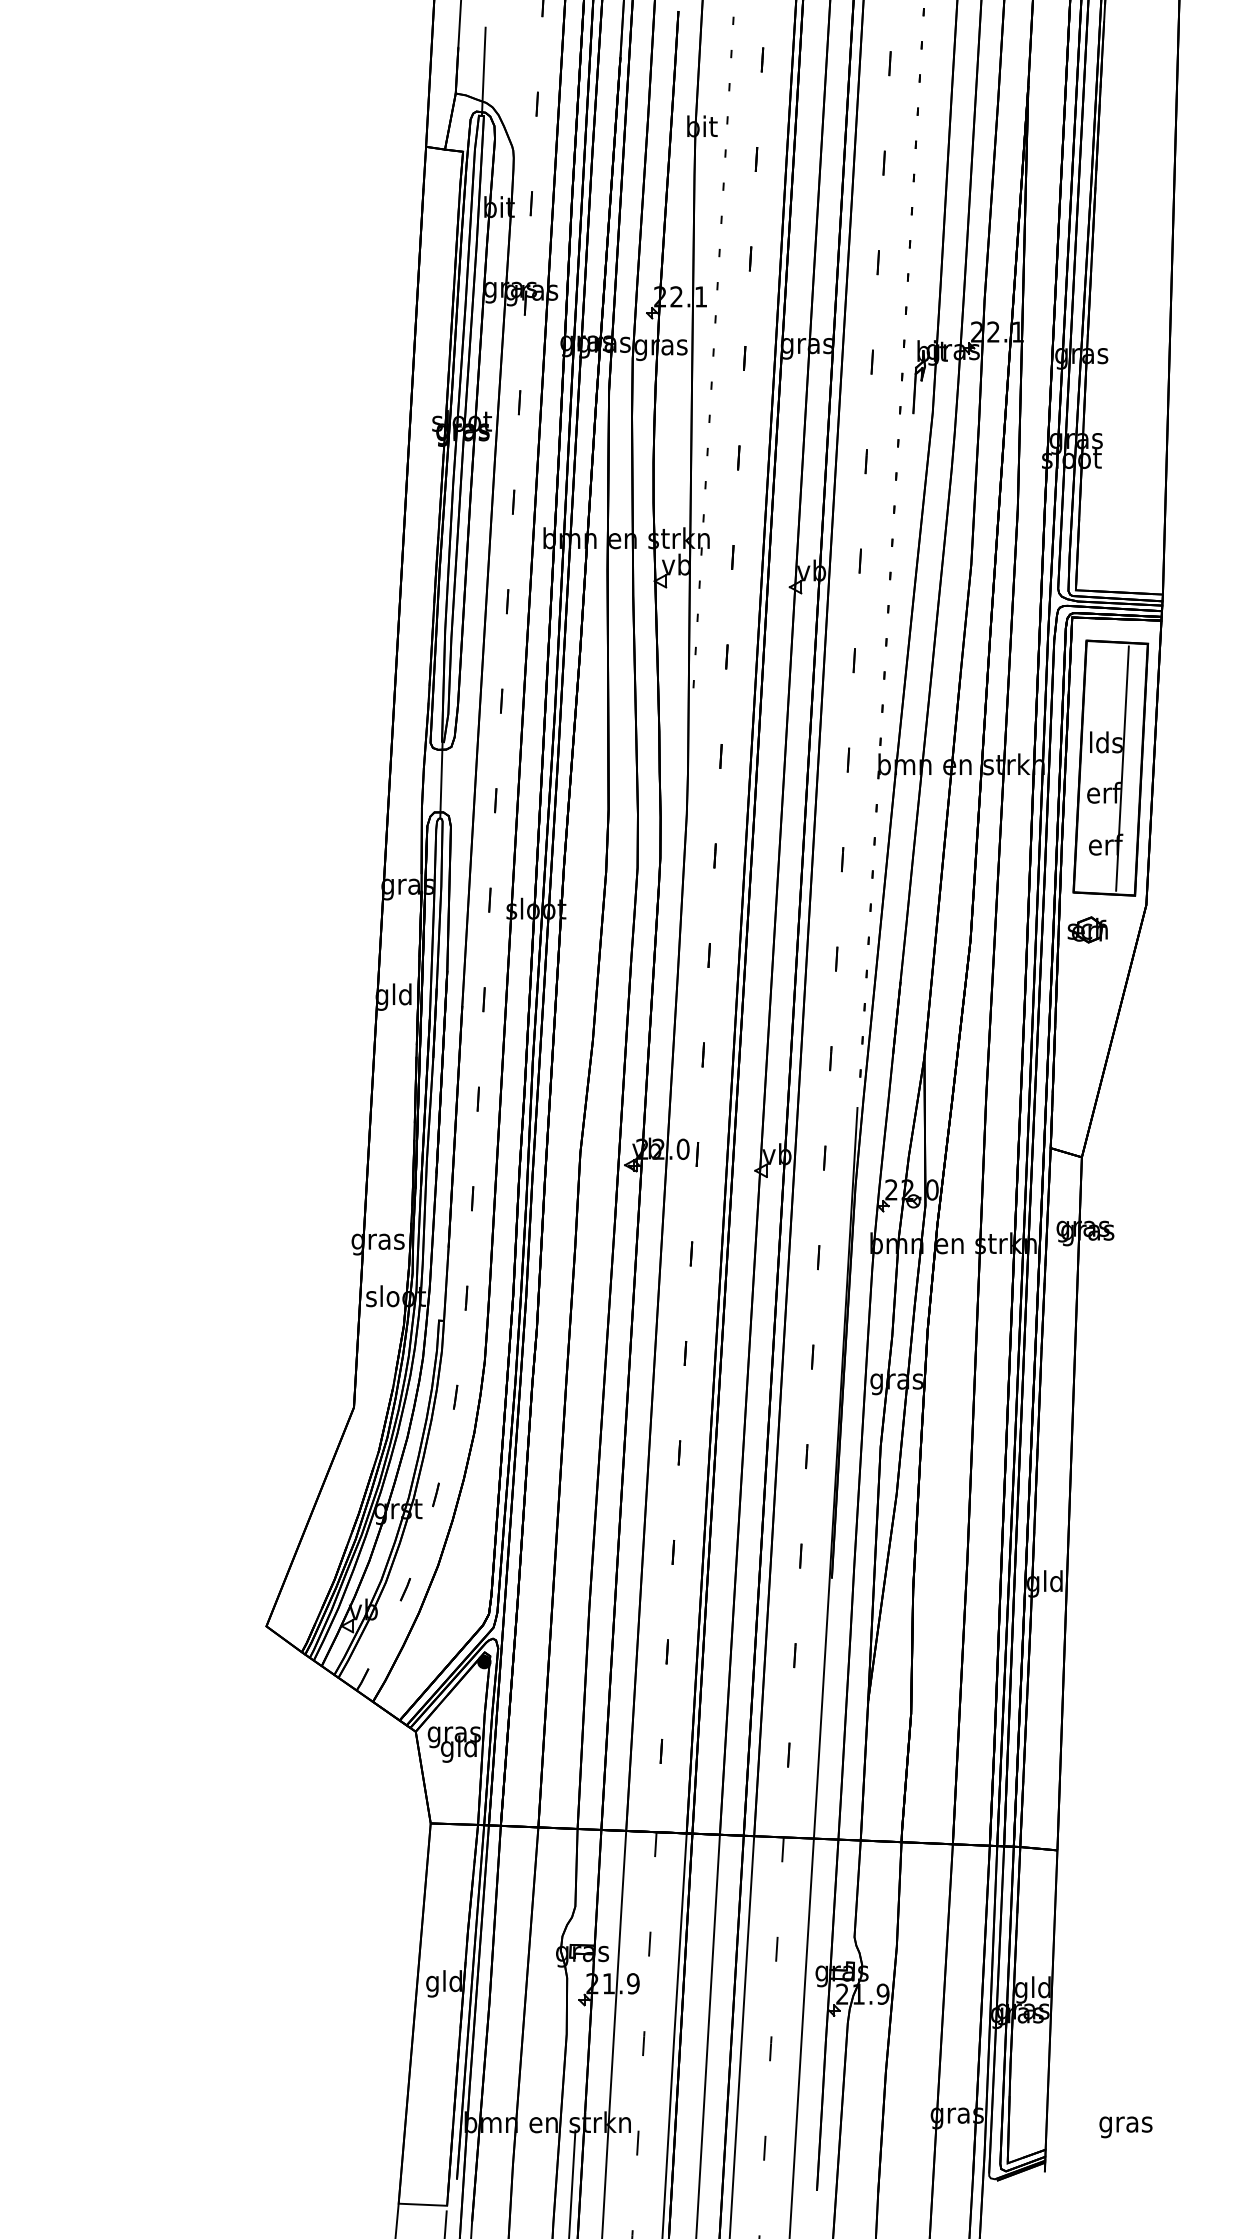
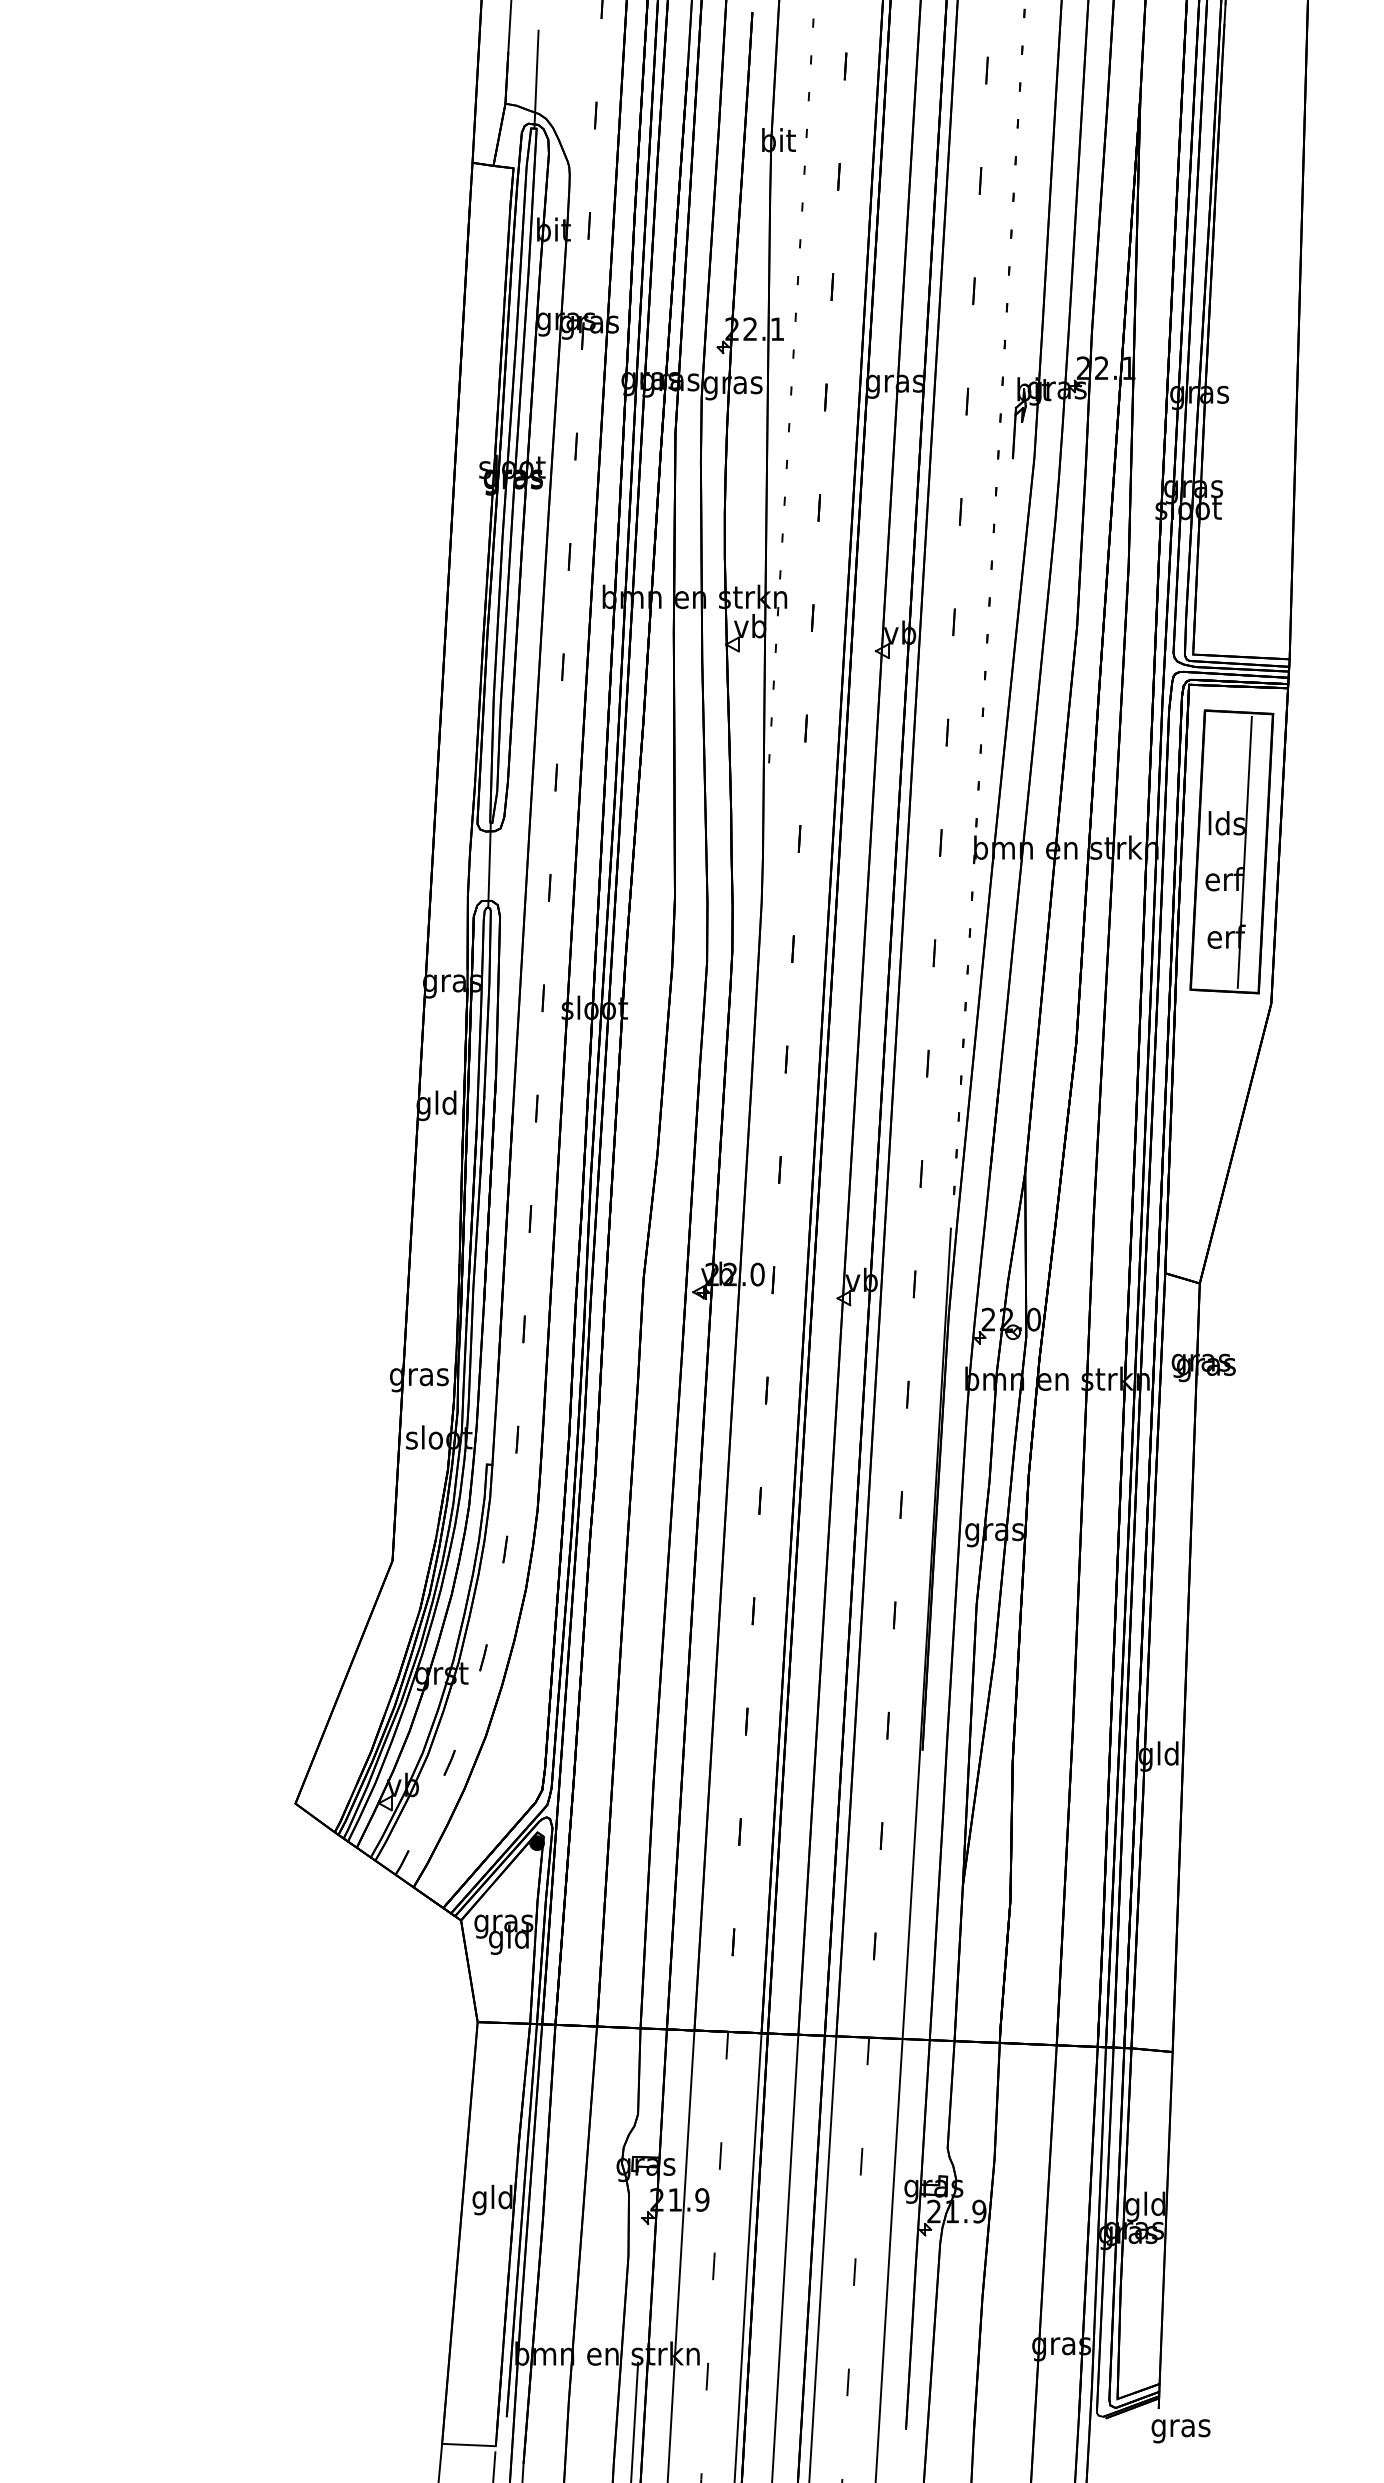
part: (1087, 929) -> (1206, 1030), removed
text: (1125, 2127) -> (1180, 2431), moved

